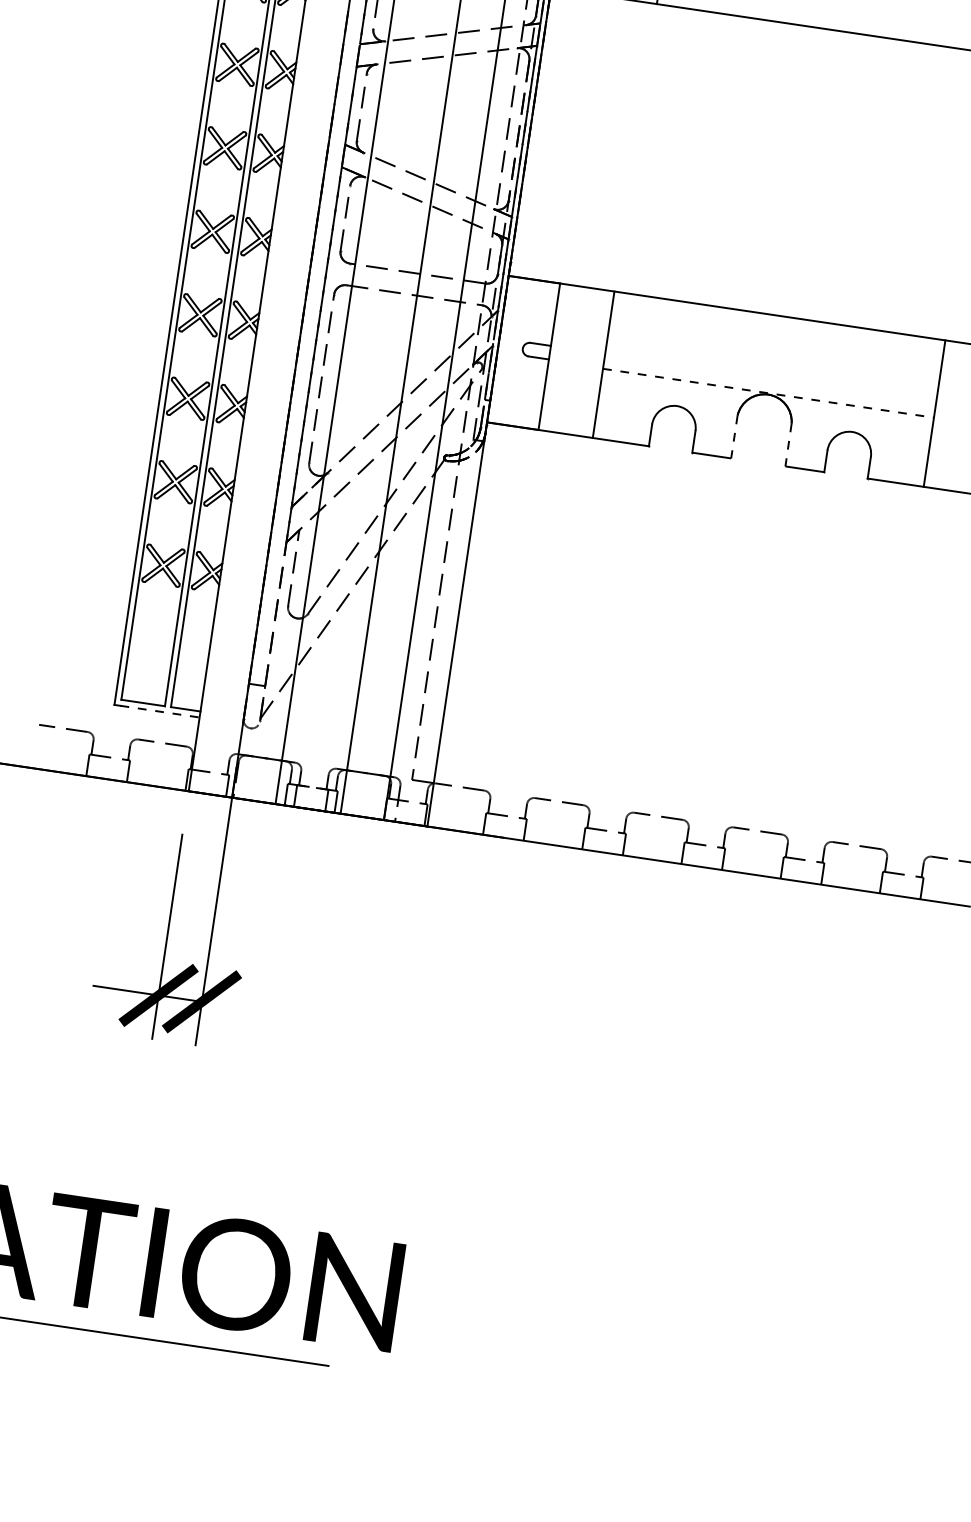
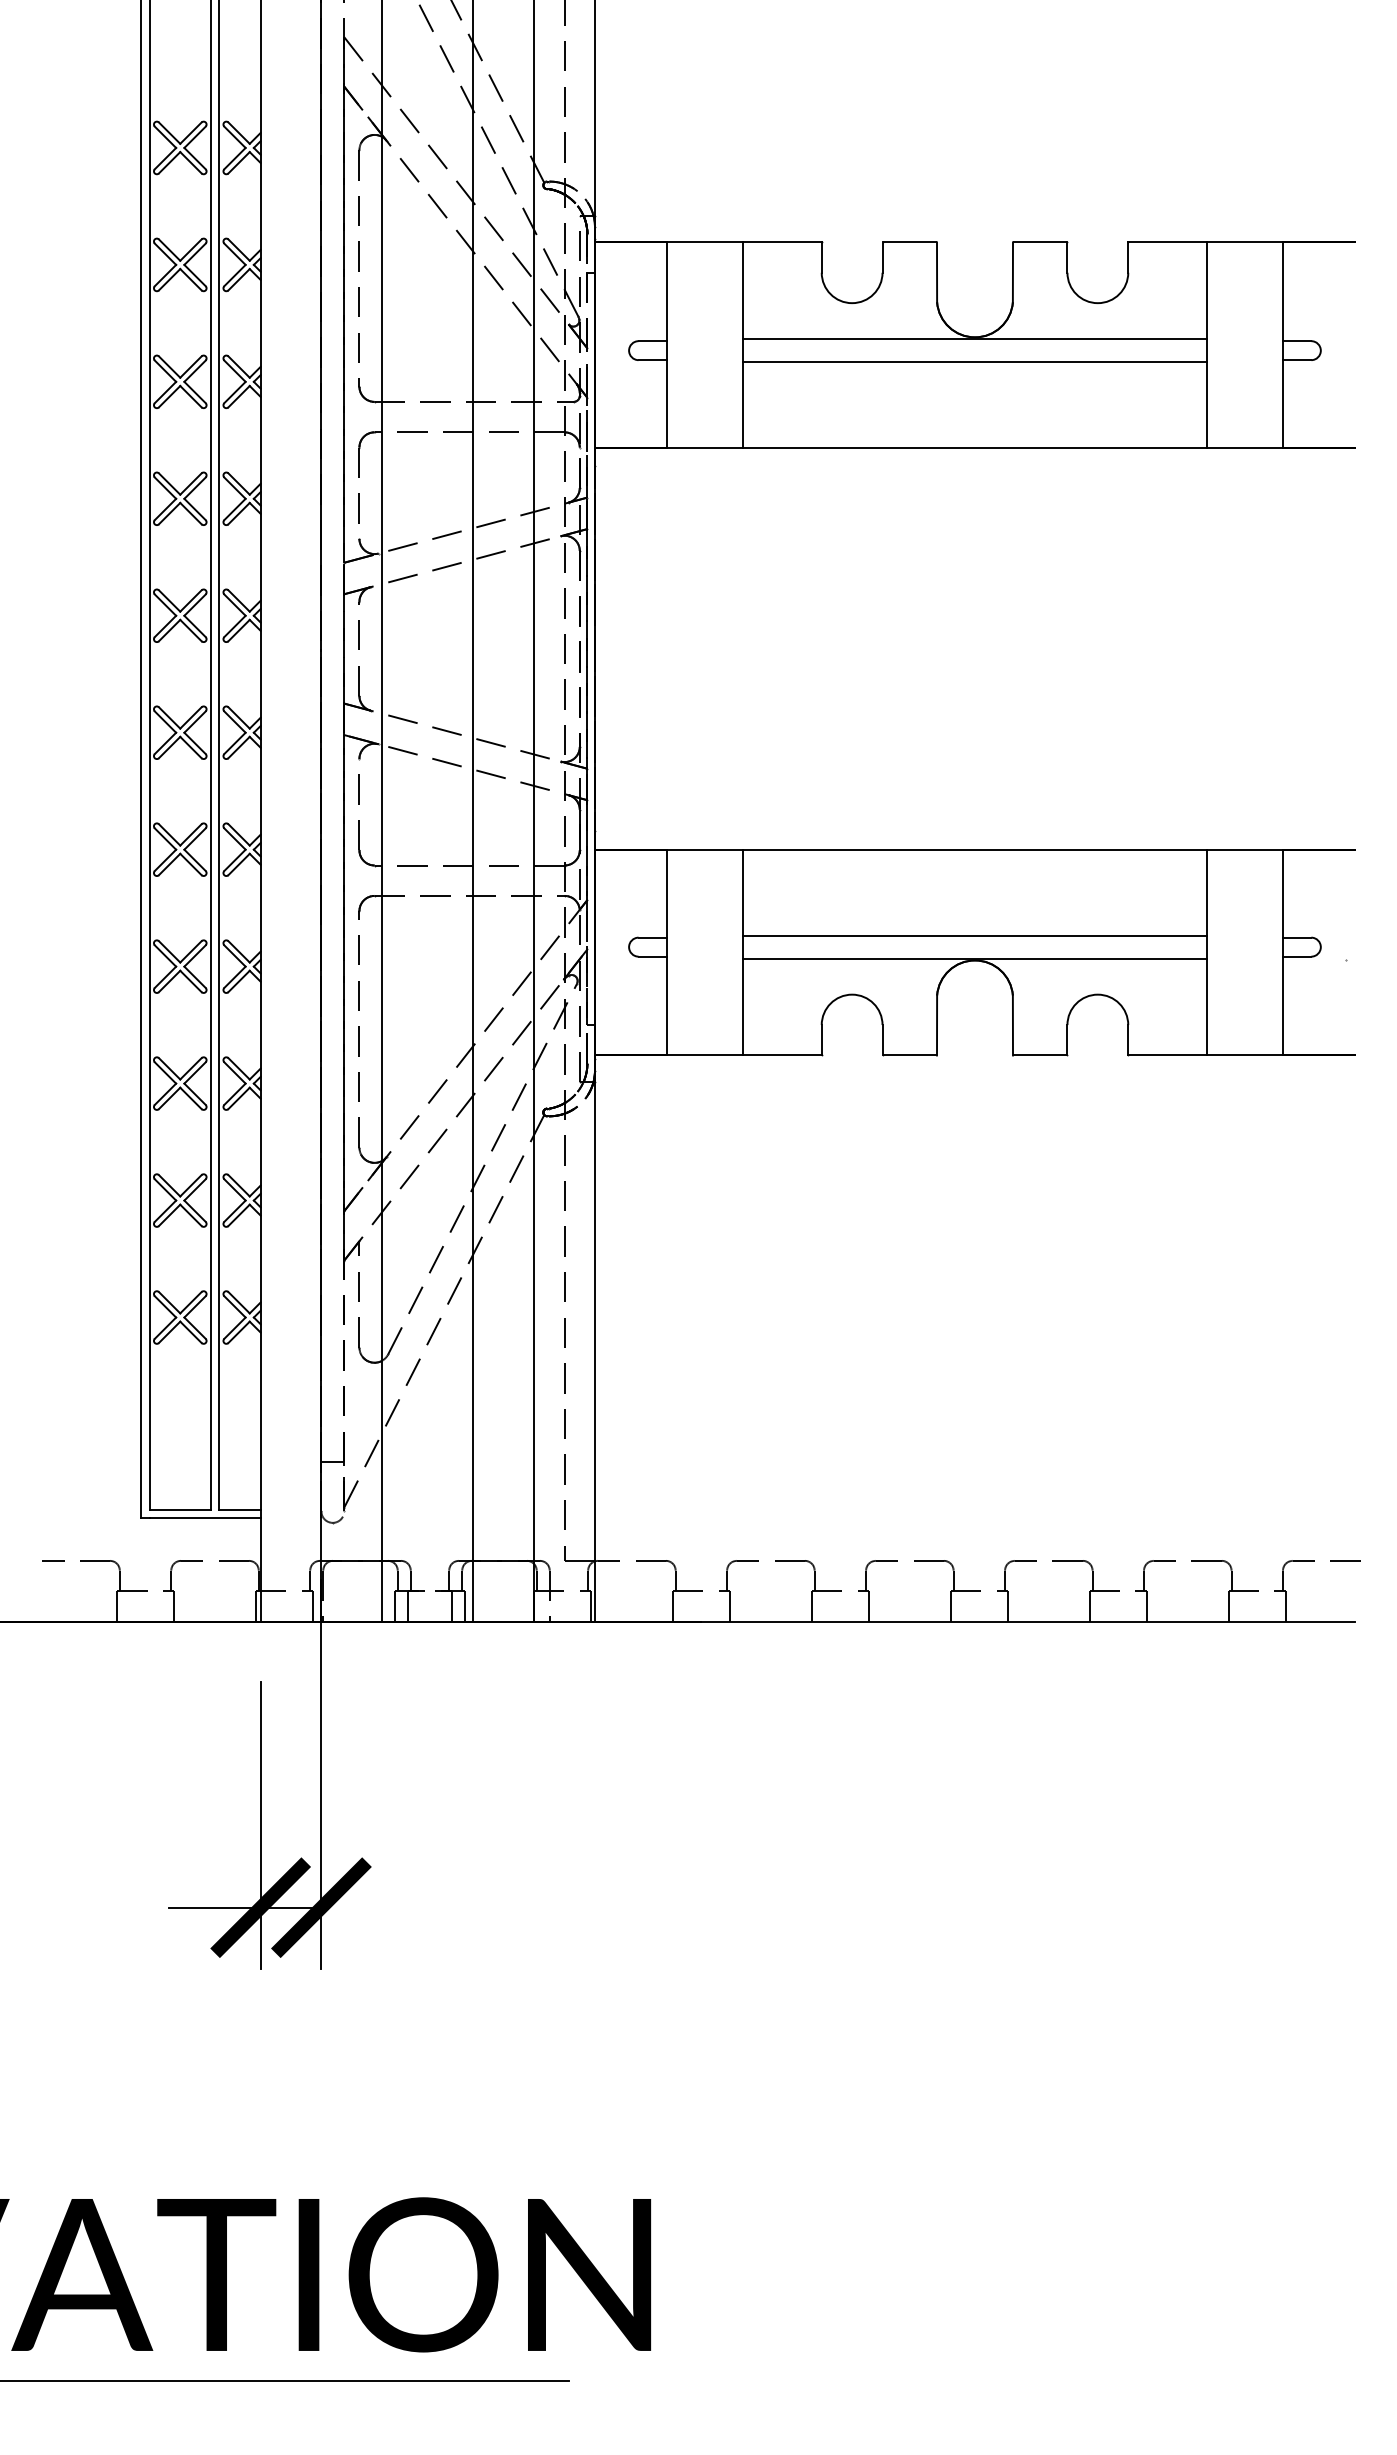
line: (770, 376) -> (974, 935), added
line: (768, 393) -> (974, 958), dashed -> solid
line: (734, 437) -> (937, 1025), dashed -> solid
line: (788, 444) -> (1012, 1025), dashed -> solid
line: (160, 711) -> (205, 1518), dashed -> solid

